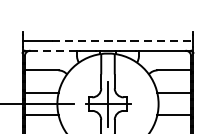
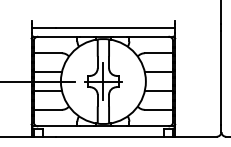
line: (123, 40) -> (116, 28), dashed -> solid
line: (53, 50) -> (57, 36), dashed -> solid

